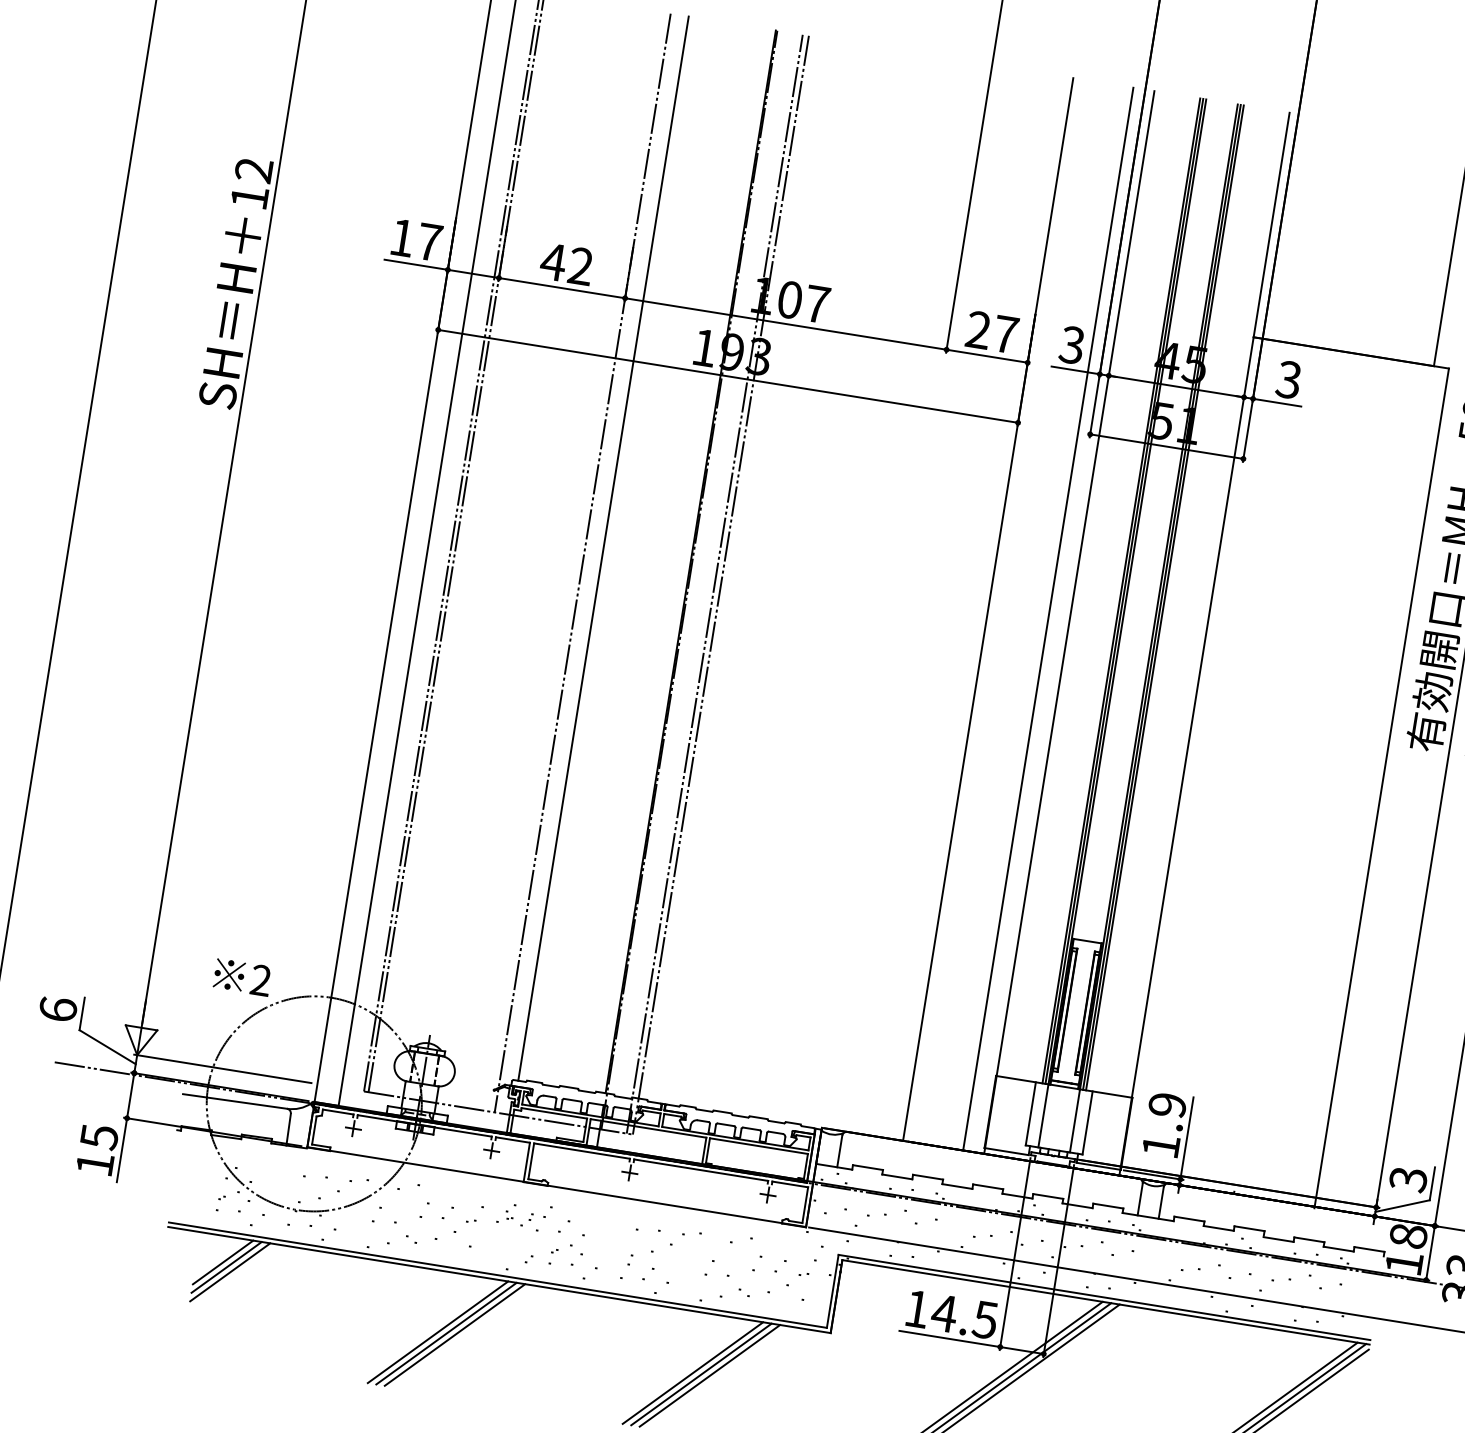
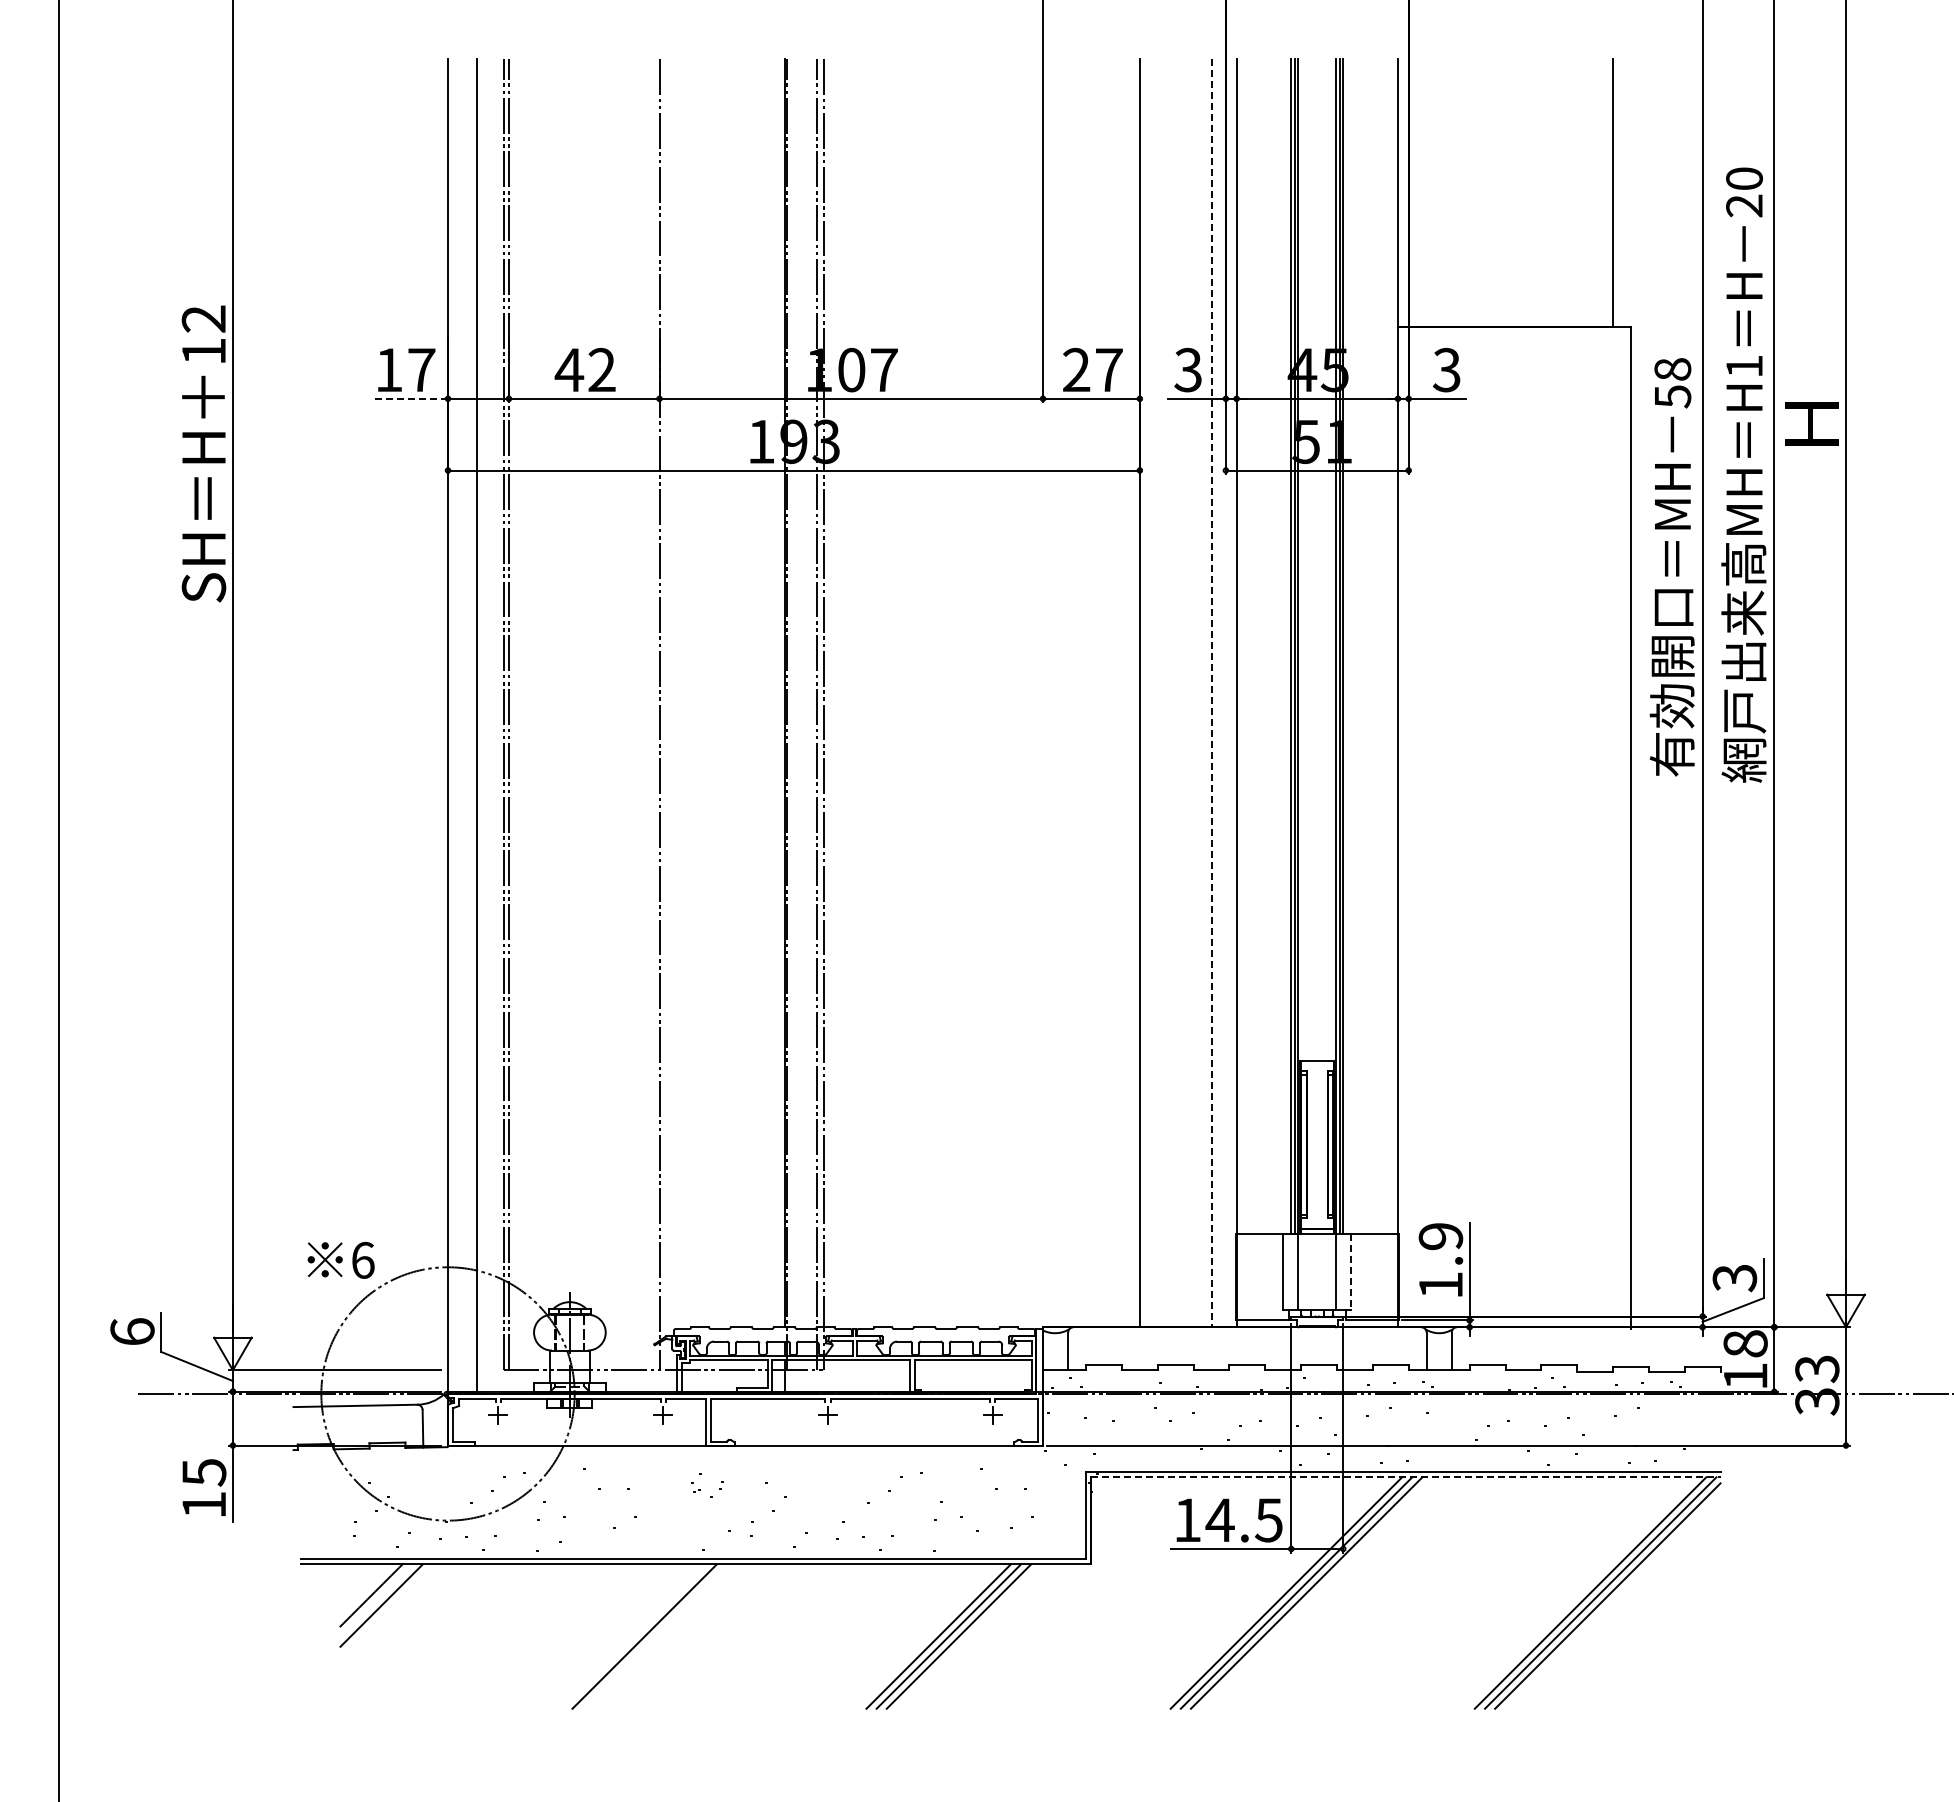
line: (416, 264) -> (410, 398), solid -> dashed
line: (603, 549) -> (681, 694), removed
line: (1048, 619) -> (1211, 693), solid -> dashed
text: (260, 979) -> (362, 1259), 2 -> 6
line: (1087, 1123) -> (1351, 1272), solid -> dashed
line: (226, 1267) -> (376, 1600), removed
line: (1106, 1302) -> (1406, 1477), solid -> dashed
line: (438, 1332) -> (634, 1636), removed
line: (454, 1334) -> (654, 1636), removed

